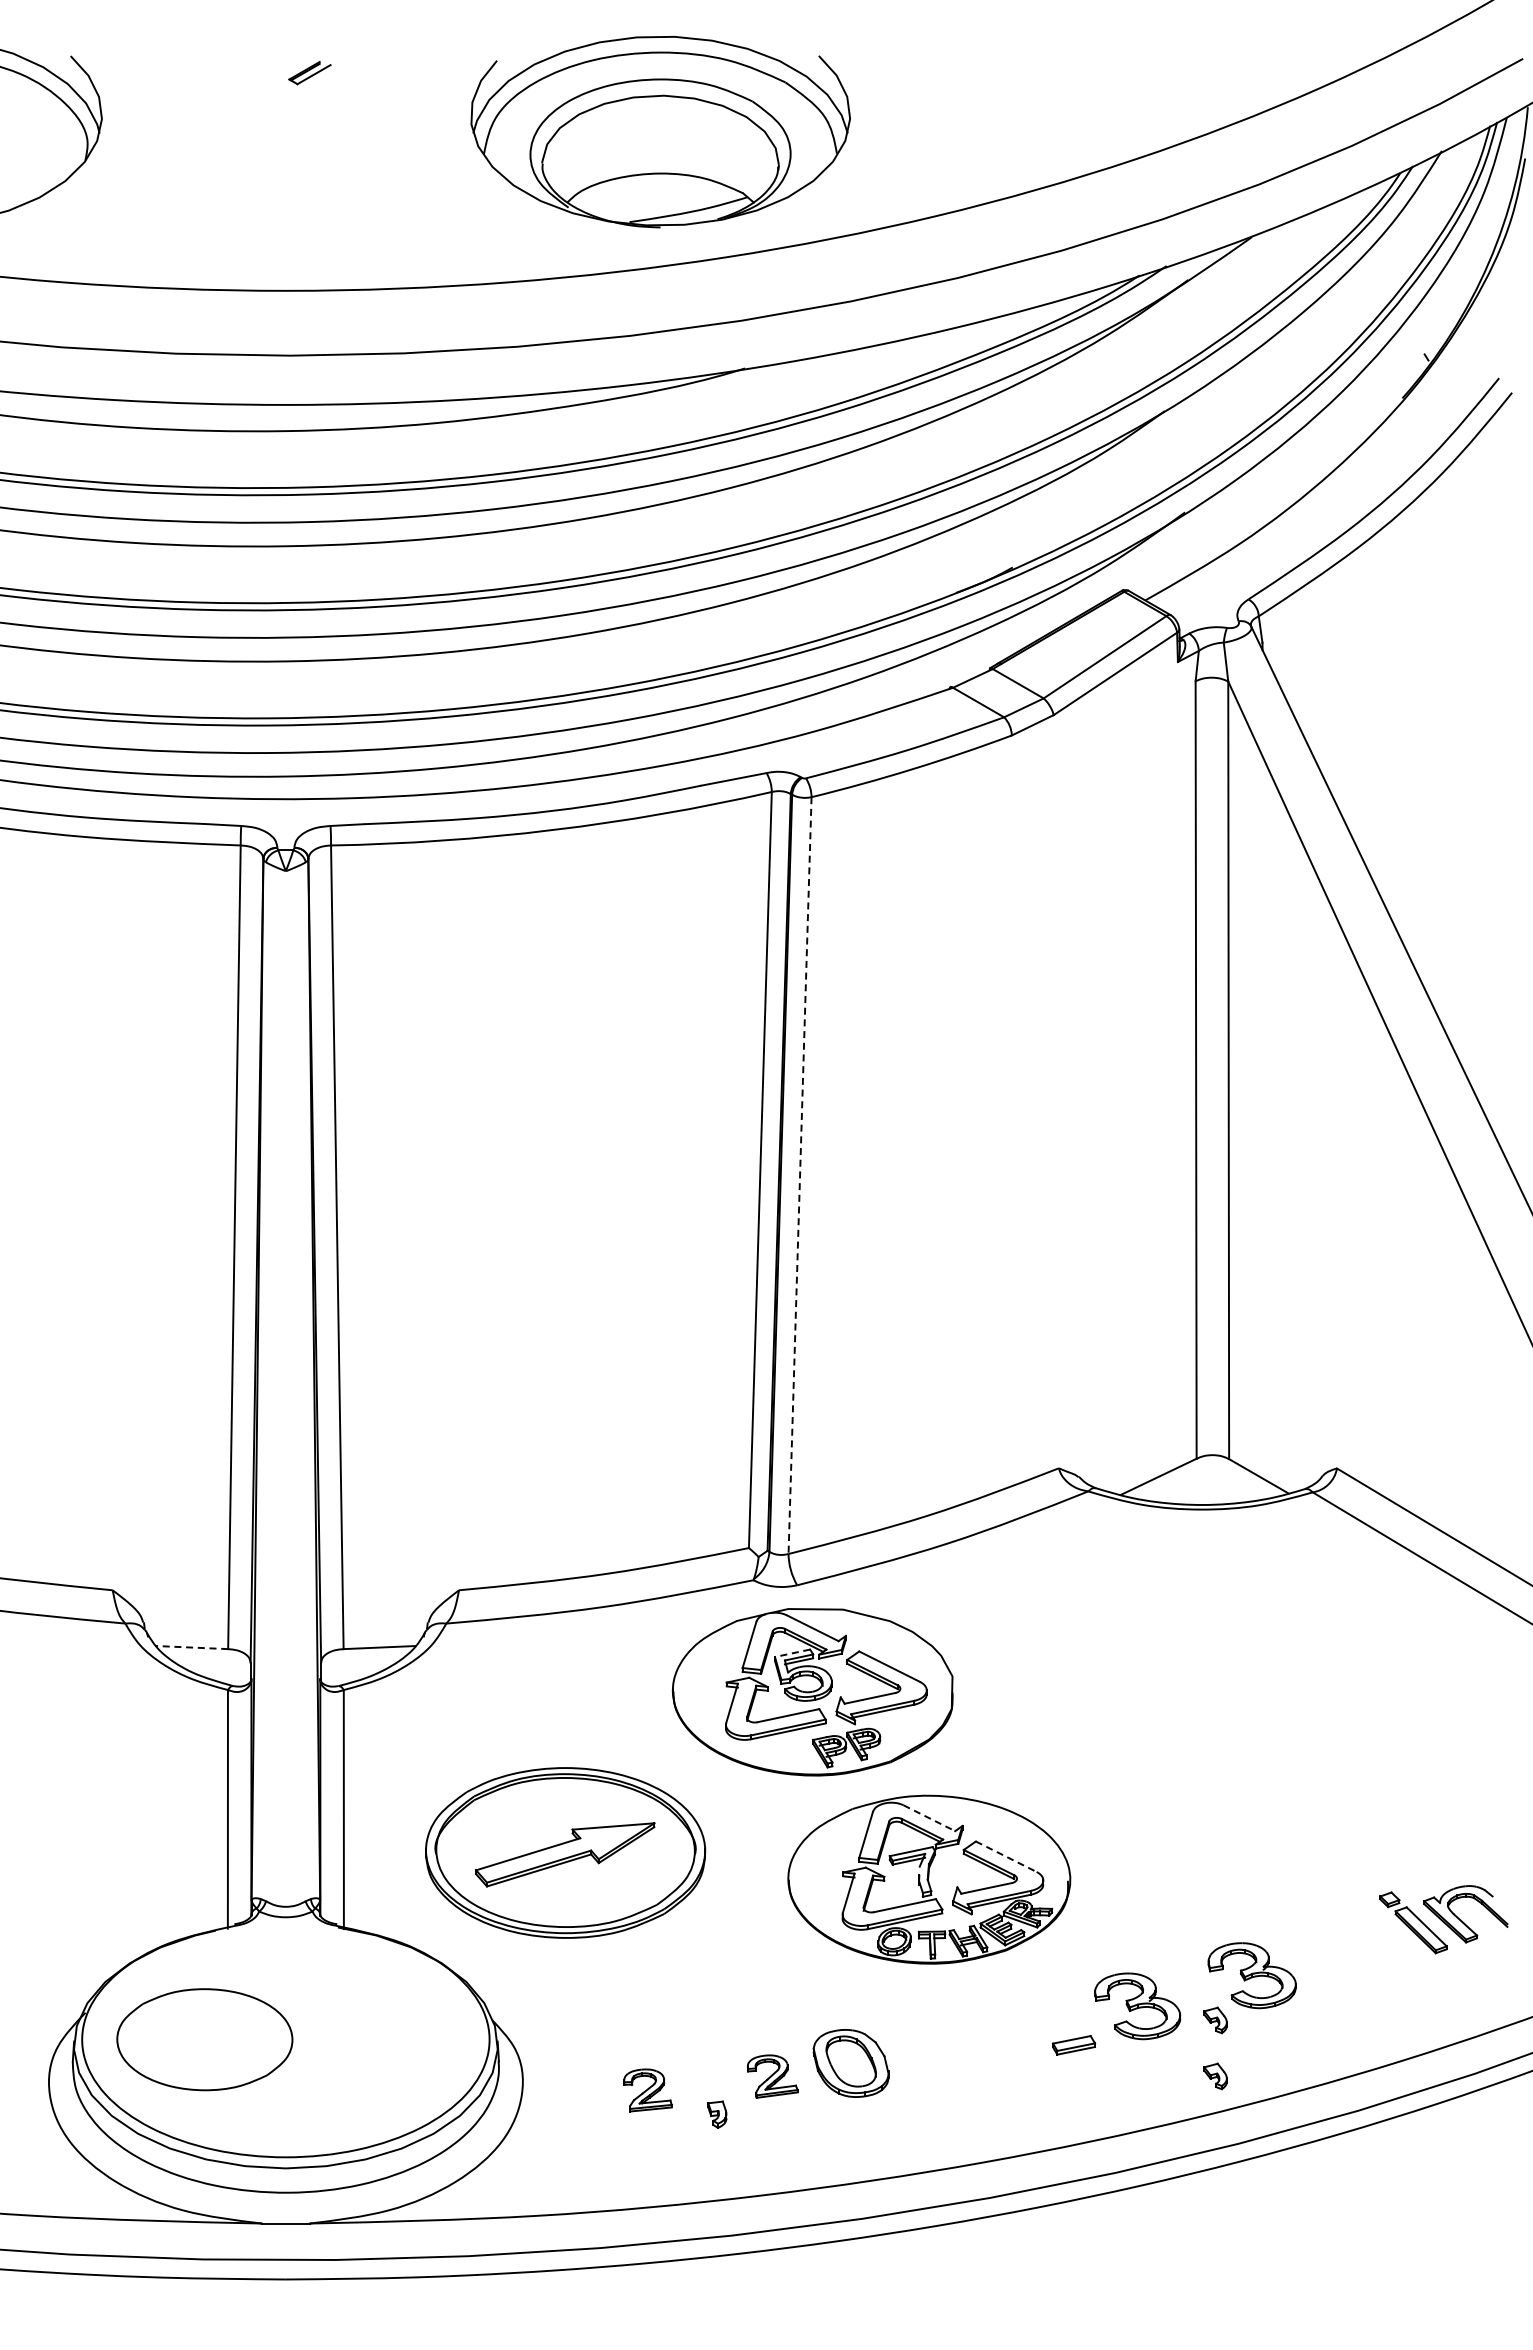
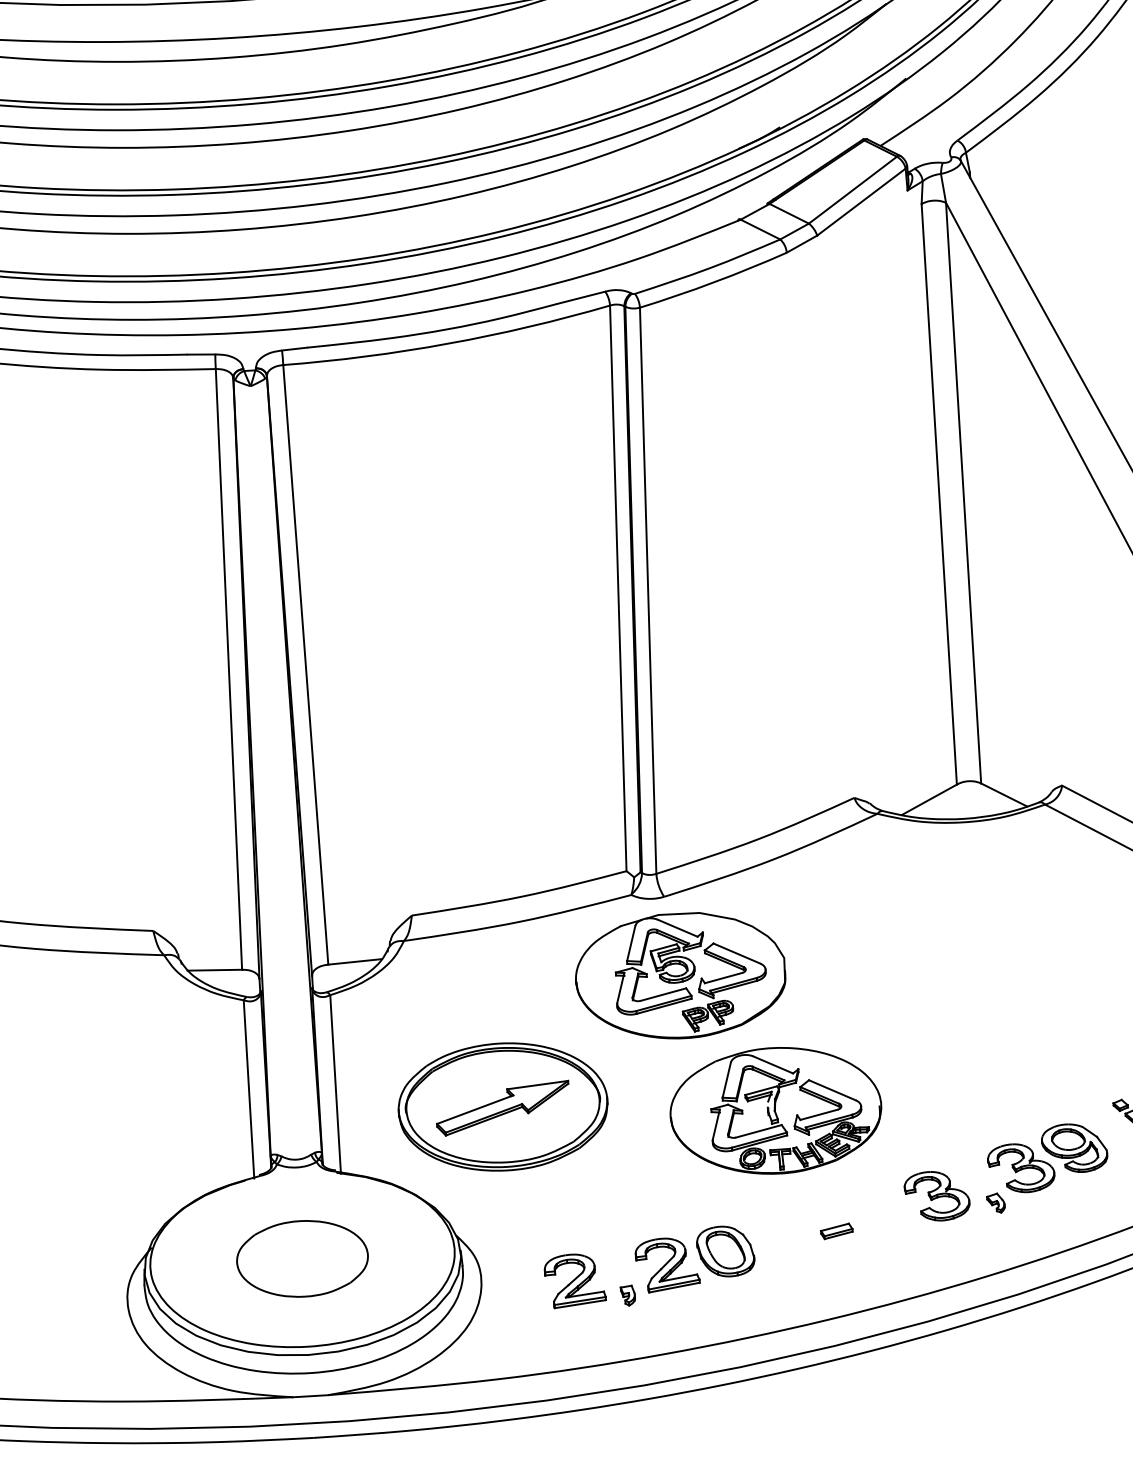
line: (800, 1175) -> (648, 590), dashed -> solid
line: (191, 1647) -> (214, 970), dashed -> solid
line: (792, 1653) -> (663, 947), dashed -> solid
line: (929, 1818) -> (773, 1065), dashed -> solid
line: (1006, 1856) -> (832, 1090), dashed -> solid
part: (1324, 1953) -> (1074, 1148), added
part: (204, 2039) -> (302, 1258), moved
part: (1074, 2045) -> (837, 1231), moved
part: (772, 2076) -> (667, 1264), size x1.67
part: (1215, 2076) -> (998, 1245), removed
part: (647, 2090) -> (574, 1280), size x1.67

